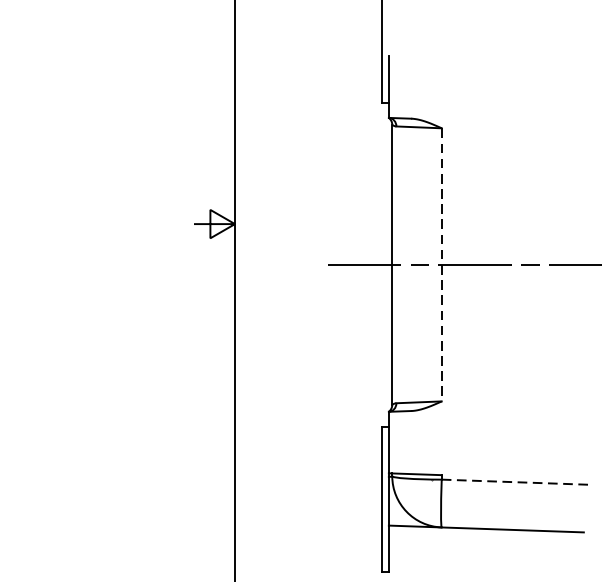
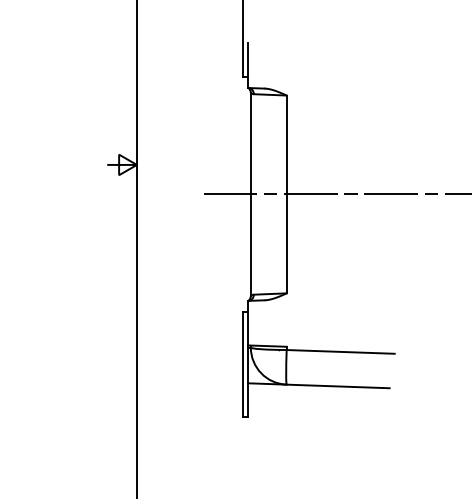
line: (441, 264) -> (286, 194), dashed -> solid
line: (517, 481) -> (341, 351), dashed -> solid

